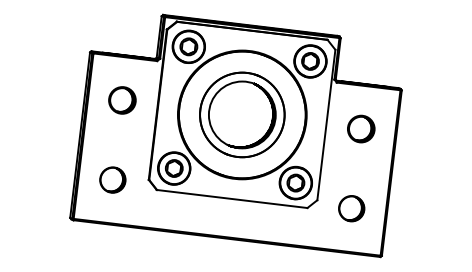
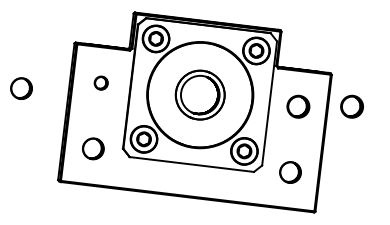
part: (122, 100) -> (101, 83), size x0.6
part: (25, 106) -> (21, 88), added
part: (242, 114) -> (200, 94), size x0.7
part: (426, 128) -> (352, 106), added

